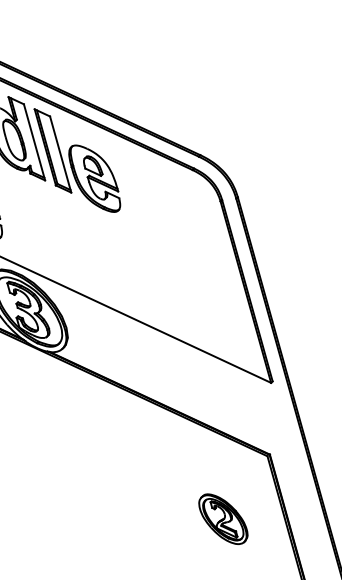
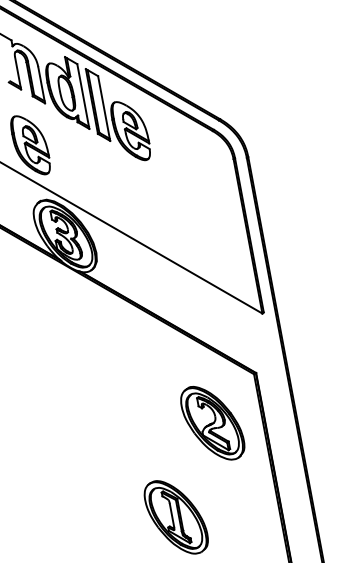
part: (222, 519) -> (212, 423), size x1.67

